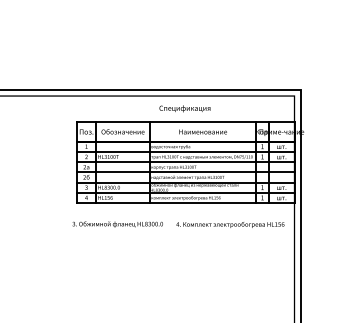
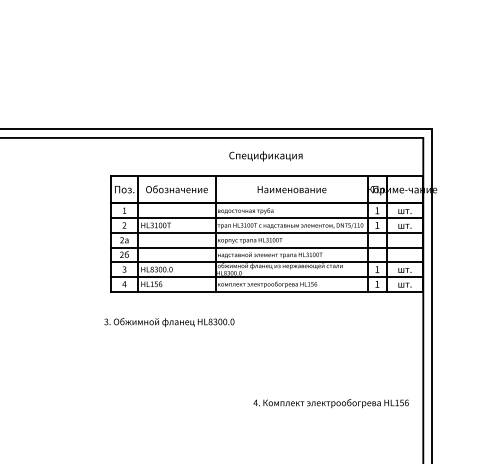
text: (230, 224) -> (331, 402), moved

